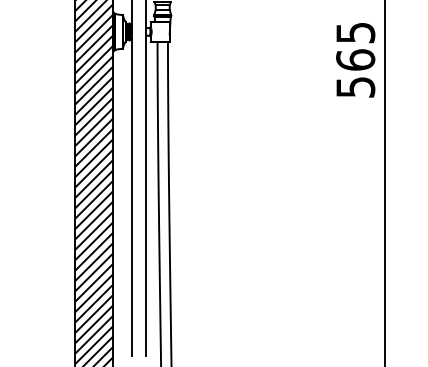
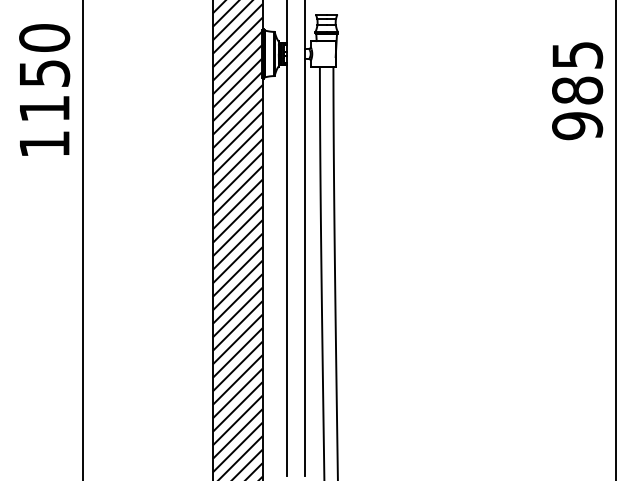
text: (355, 73) -> (577, 108), 565 -> 985

